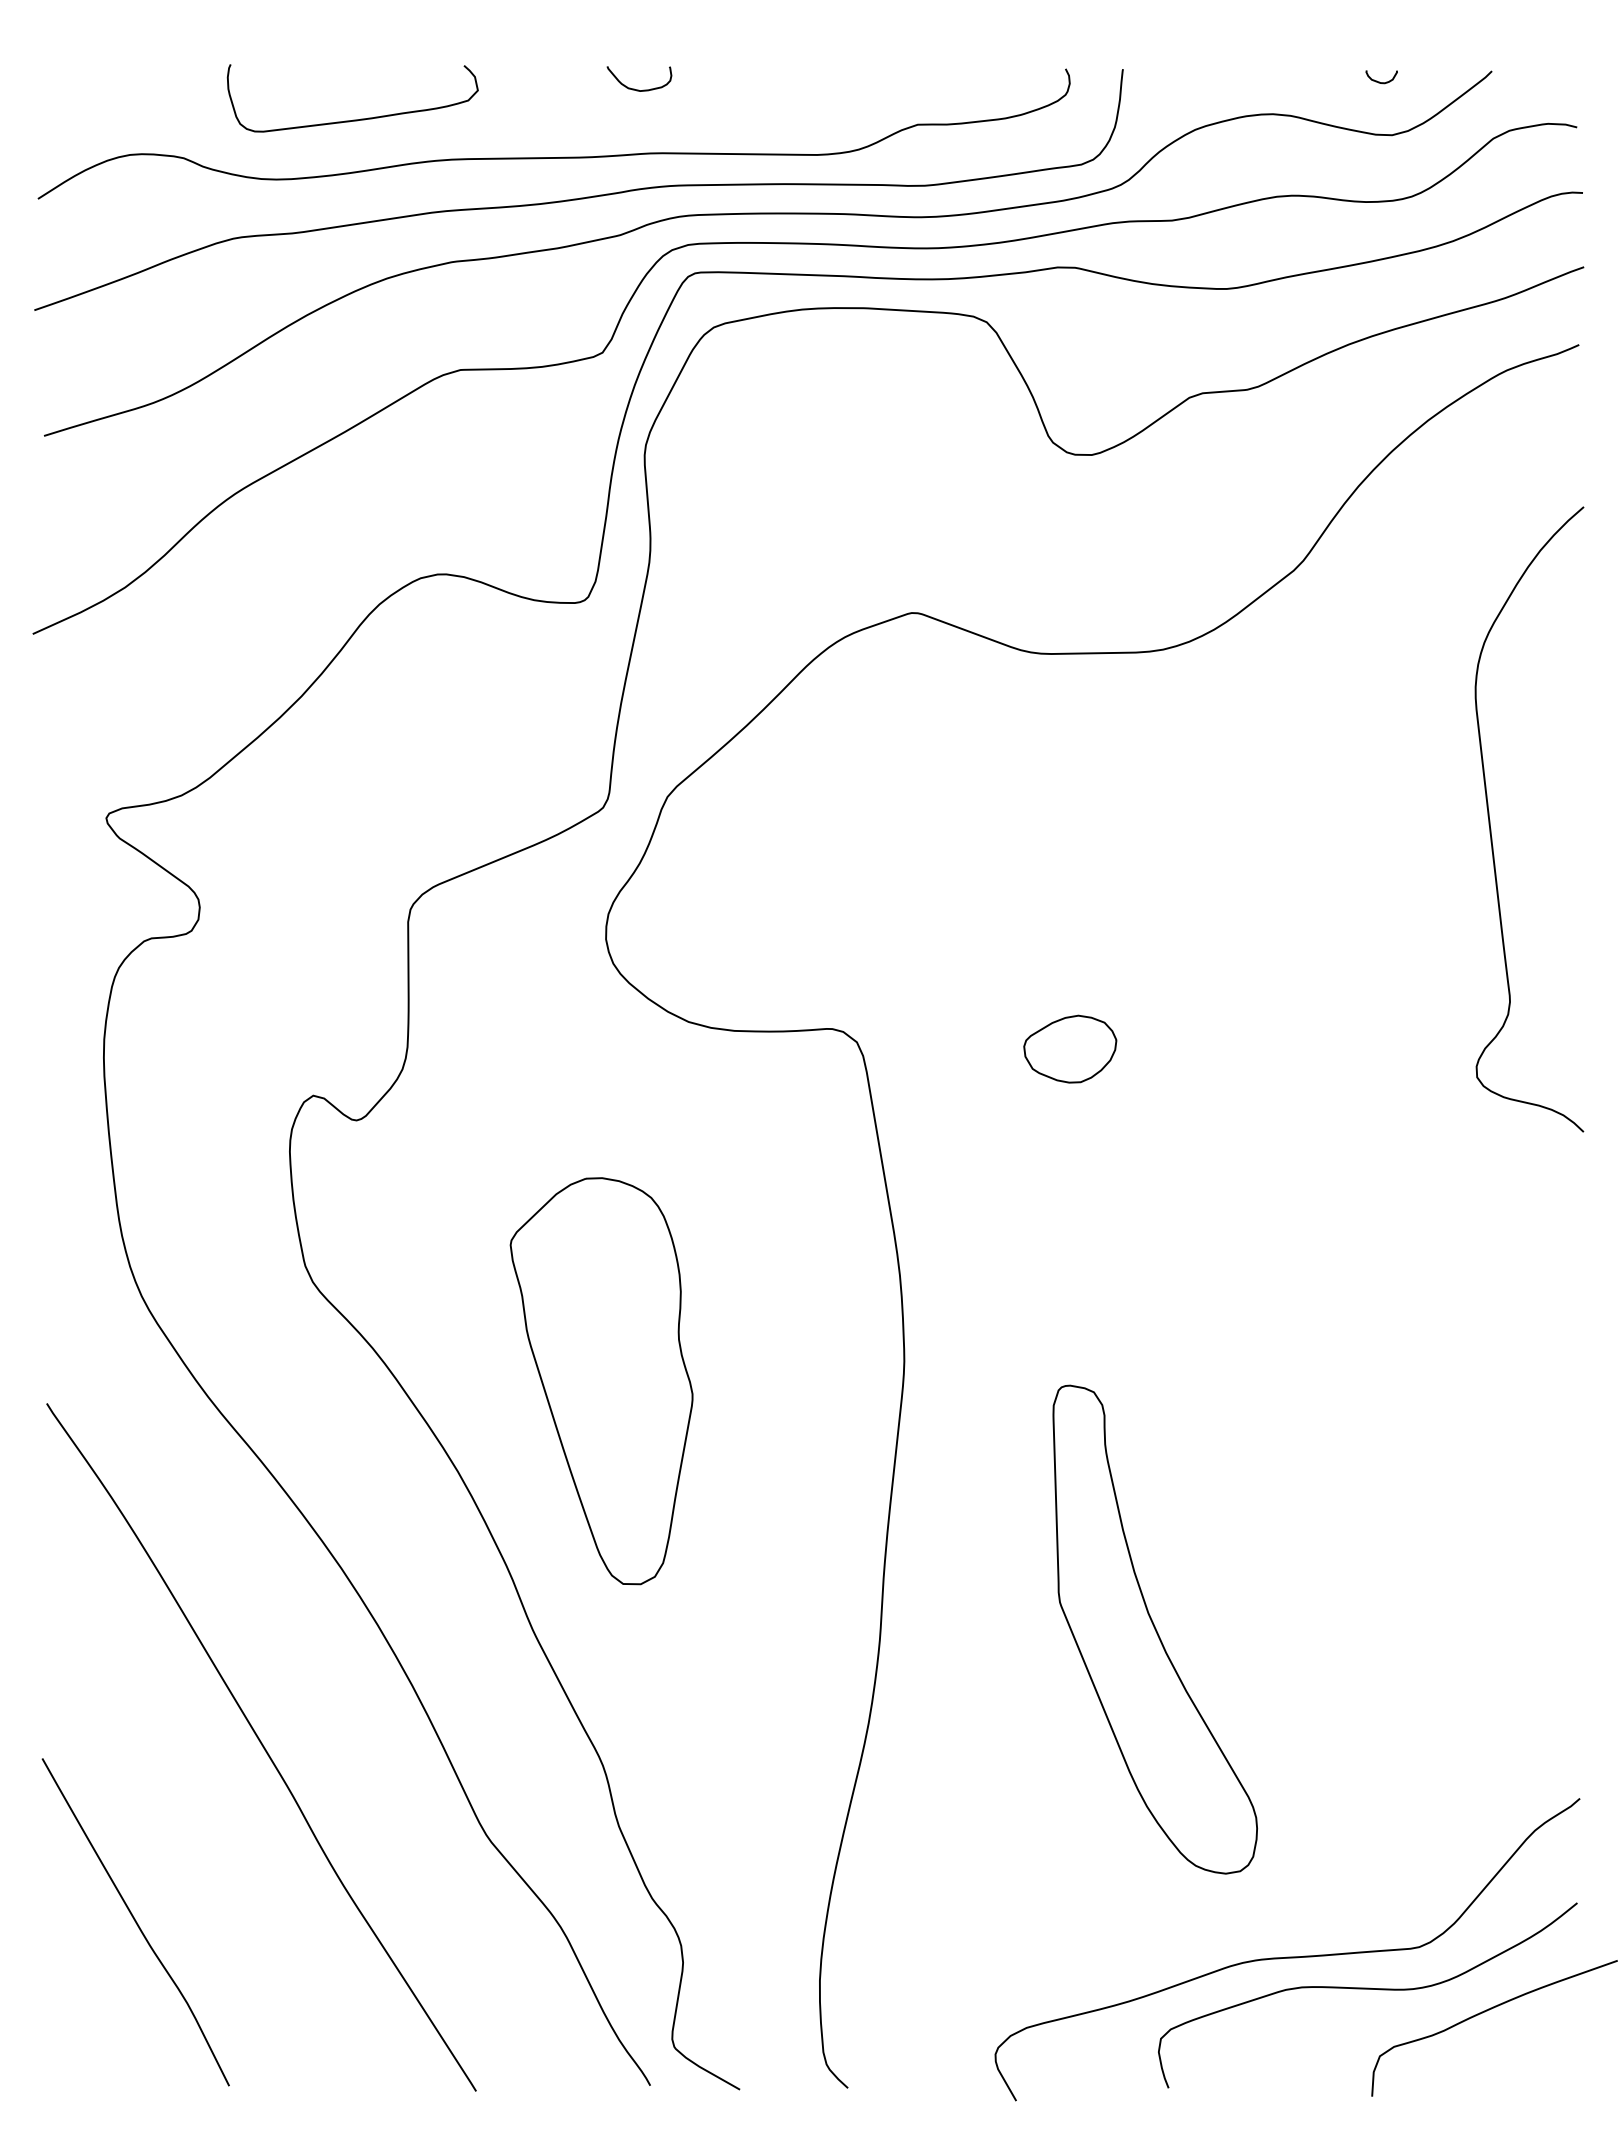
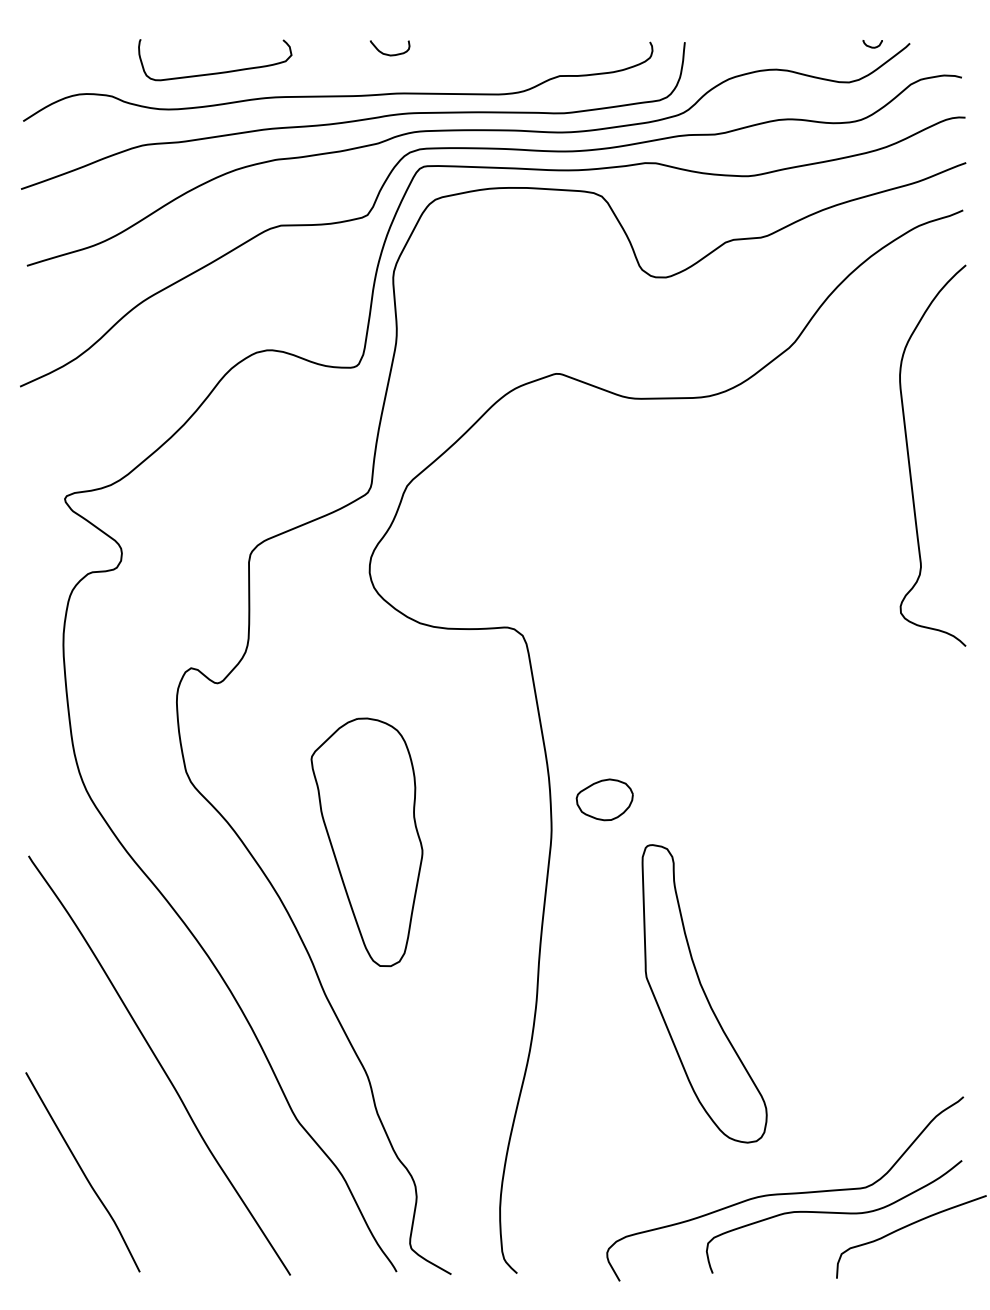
curve: (1381, 81) -> (872, 46), moved
curve: (1491, 819) -> (909, 455), moved
part: (1069, 1048) -> (604, 799), moved

